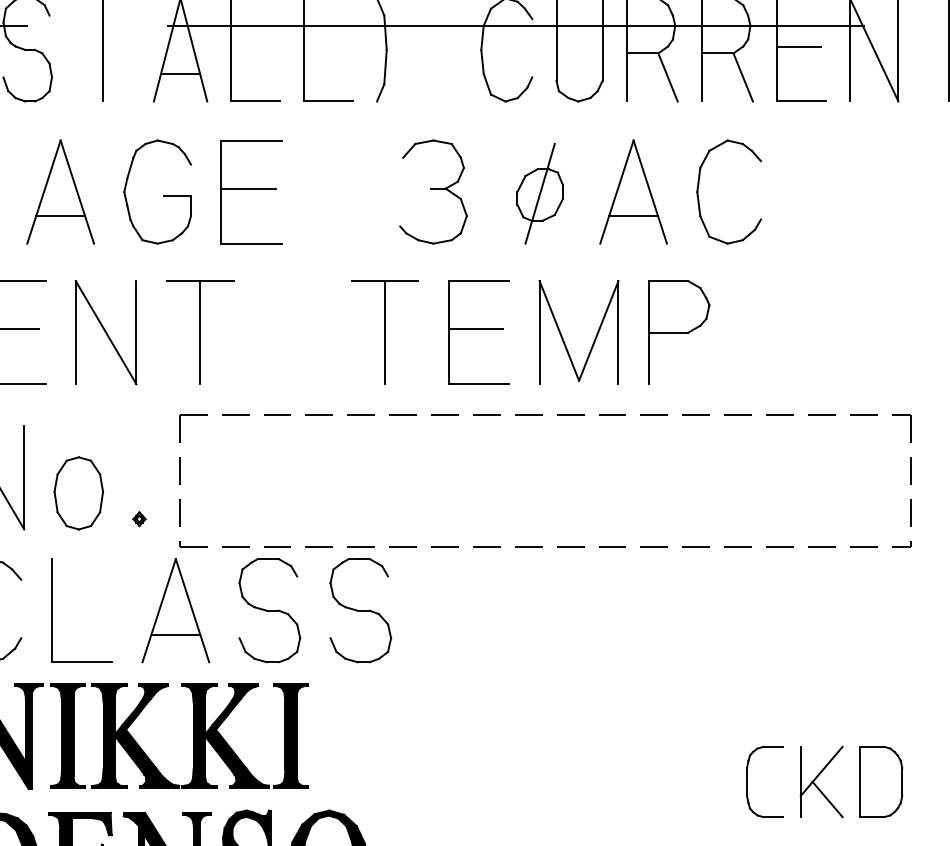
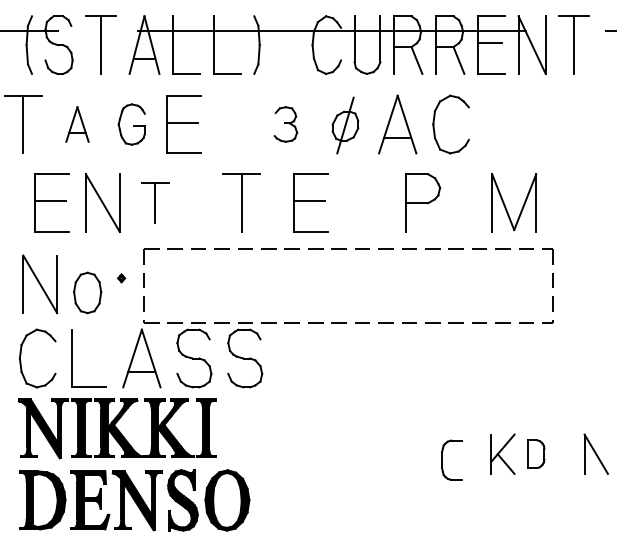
part: (60, 191) -> (77, 124), size x0.6
part: (157, 191) -> (131, 124), size x0.7
part: (432, 191) -> (285, 124), size x0.6
part: (200, 331) -> (155, 202), size x0.7
part: (384, 331) -> (241, 202), moved
part: (593, 338) -> (522, 206), moved
part: (139, 519) -> (121, 278), moved
part: (747, 780) -> (442, 459), moved
part: (881, 780) -> (536, 453), size x0.7

